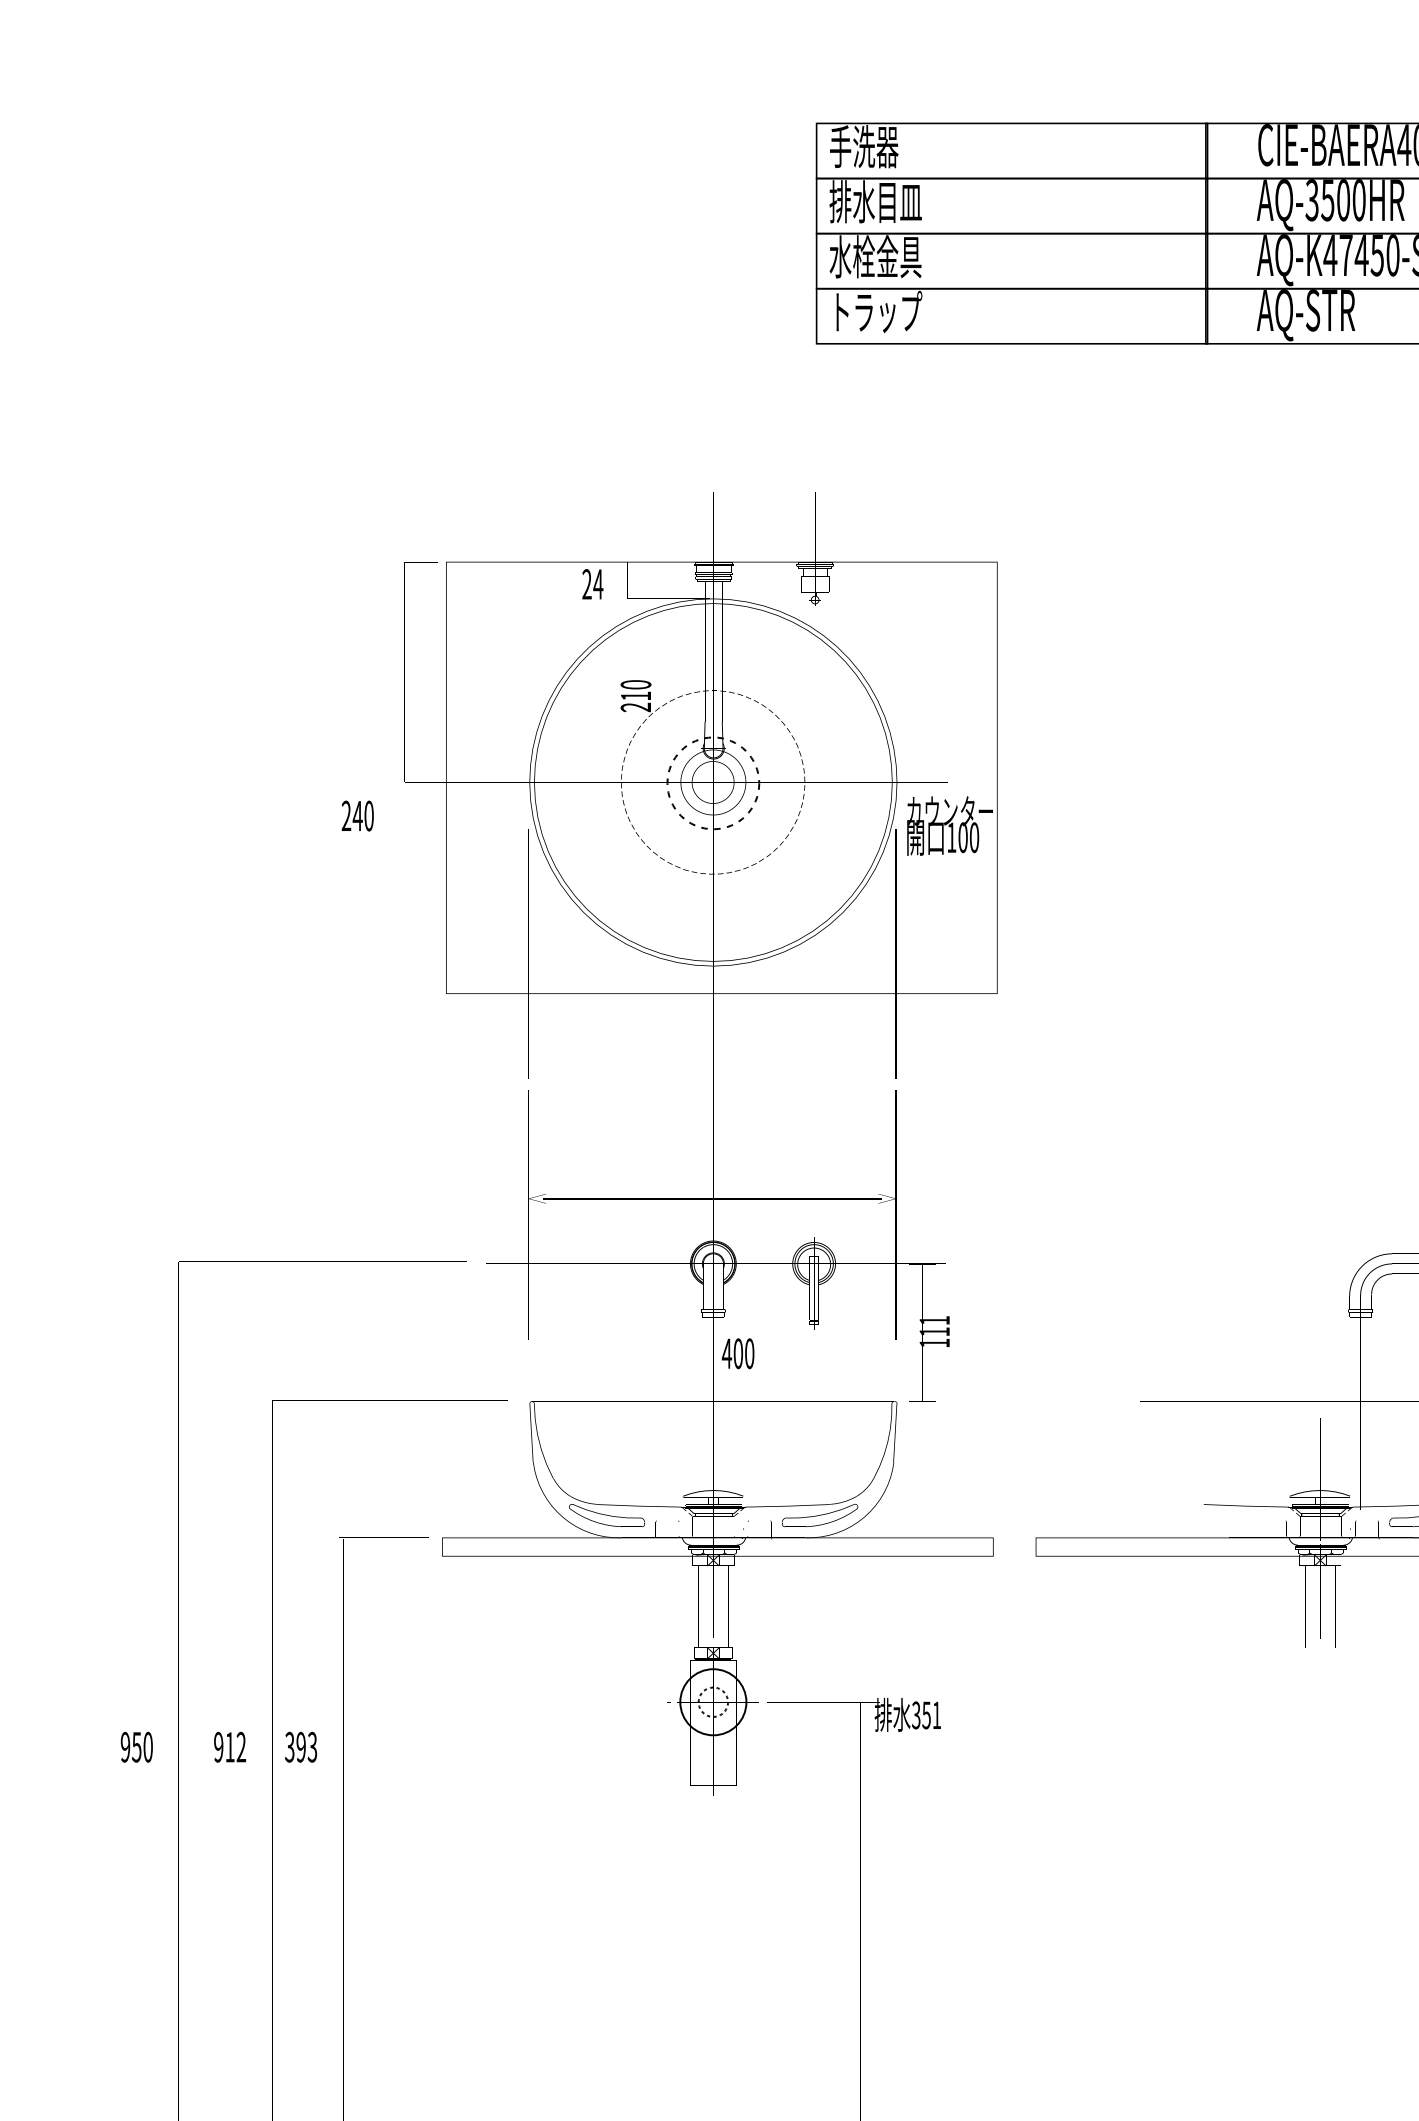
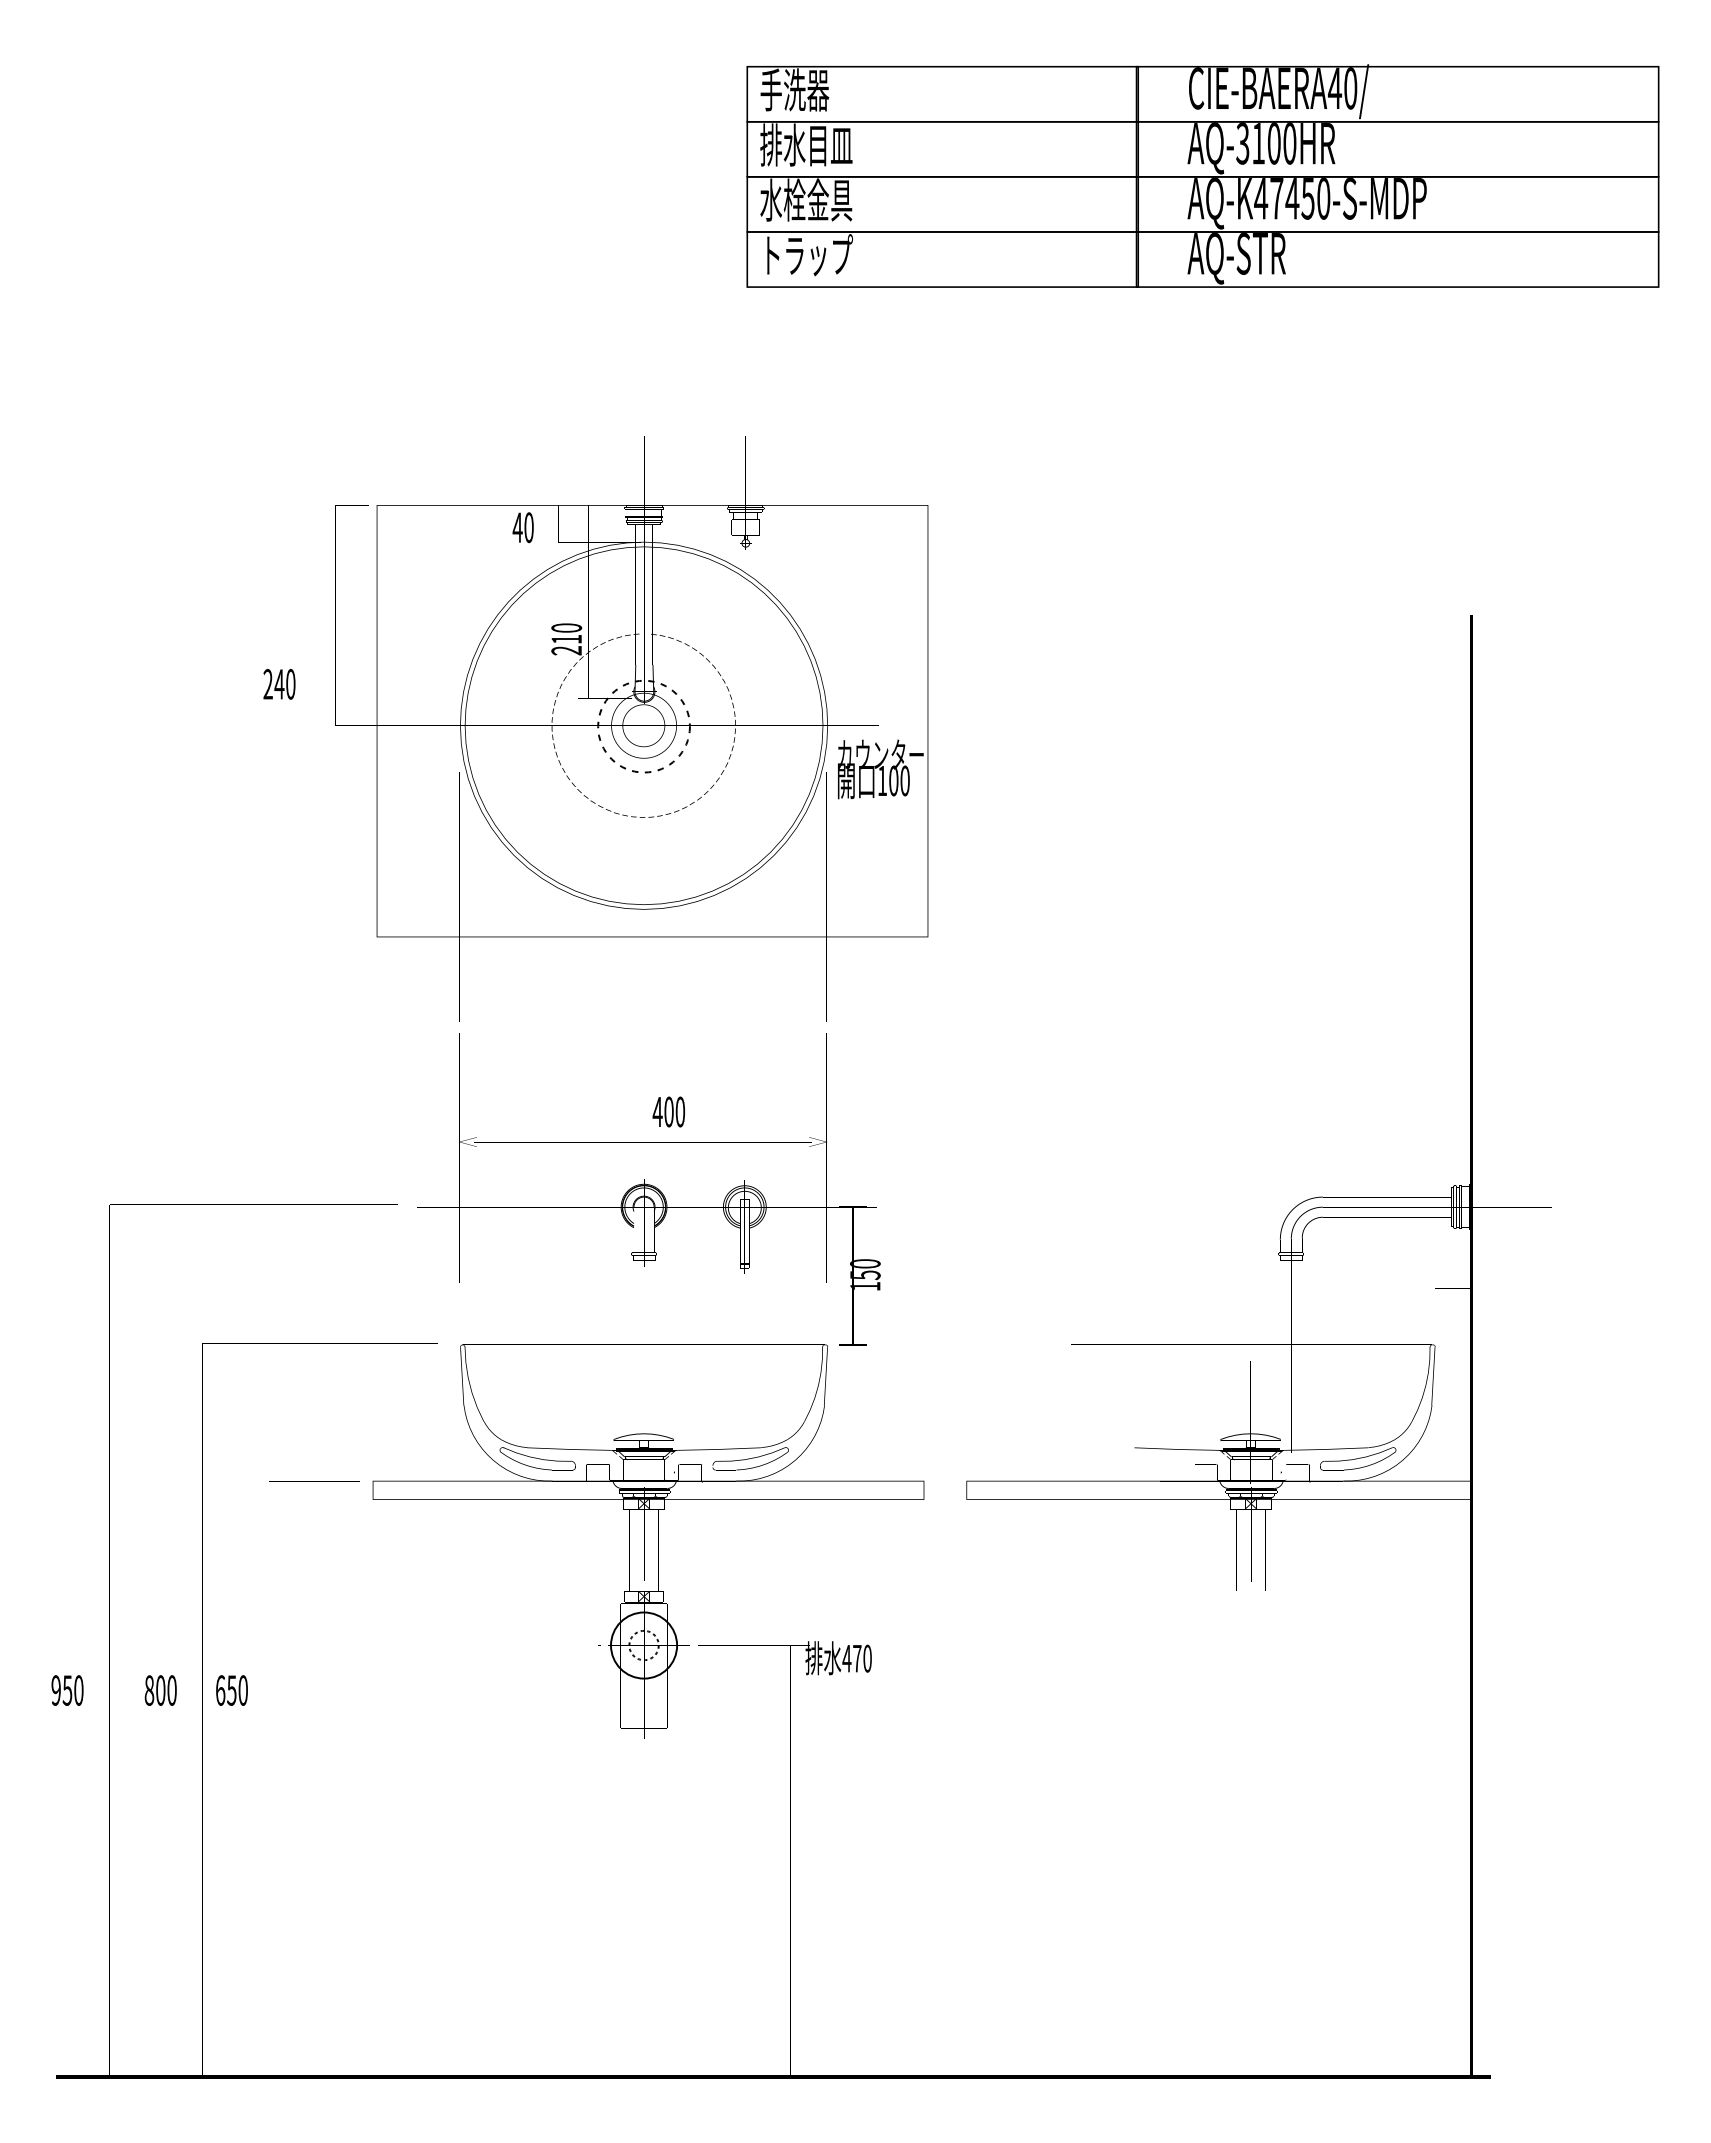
text: (1326, 200) -> (1257, 143), AQ-3500HR -> AQ-3100HR
text: (592, 584) -> (523, 527), 24 -> 40
text: (357, 816) -> (279, 684), moved
text: (934, 1326) -> (865, 1269), 111 -> 150
text: (737, 1353) -> (668, 1111), moved
text: (925, 1715) -> (856, 1658), 351 -> 470
text: (229, 1747) -> (160, 1690), 912 -> 800
text: (300, 1747) -> (231, 1690), 393 -> 650

